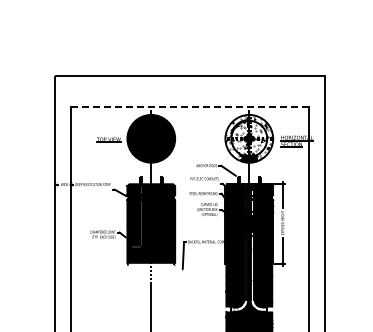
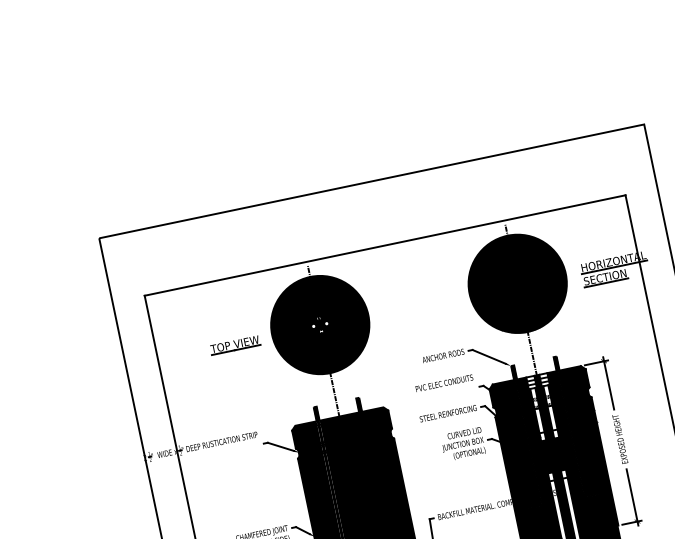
line: (189, 107) -> (384, 245), dashed -> solid
fill: (249, 138) -> (517, 283), added

